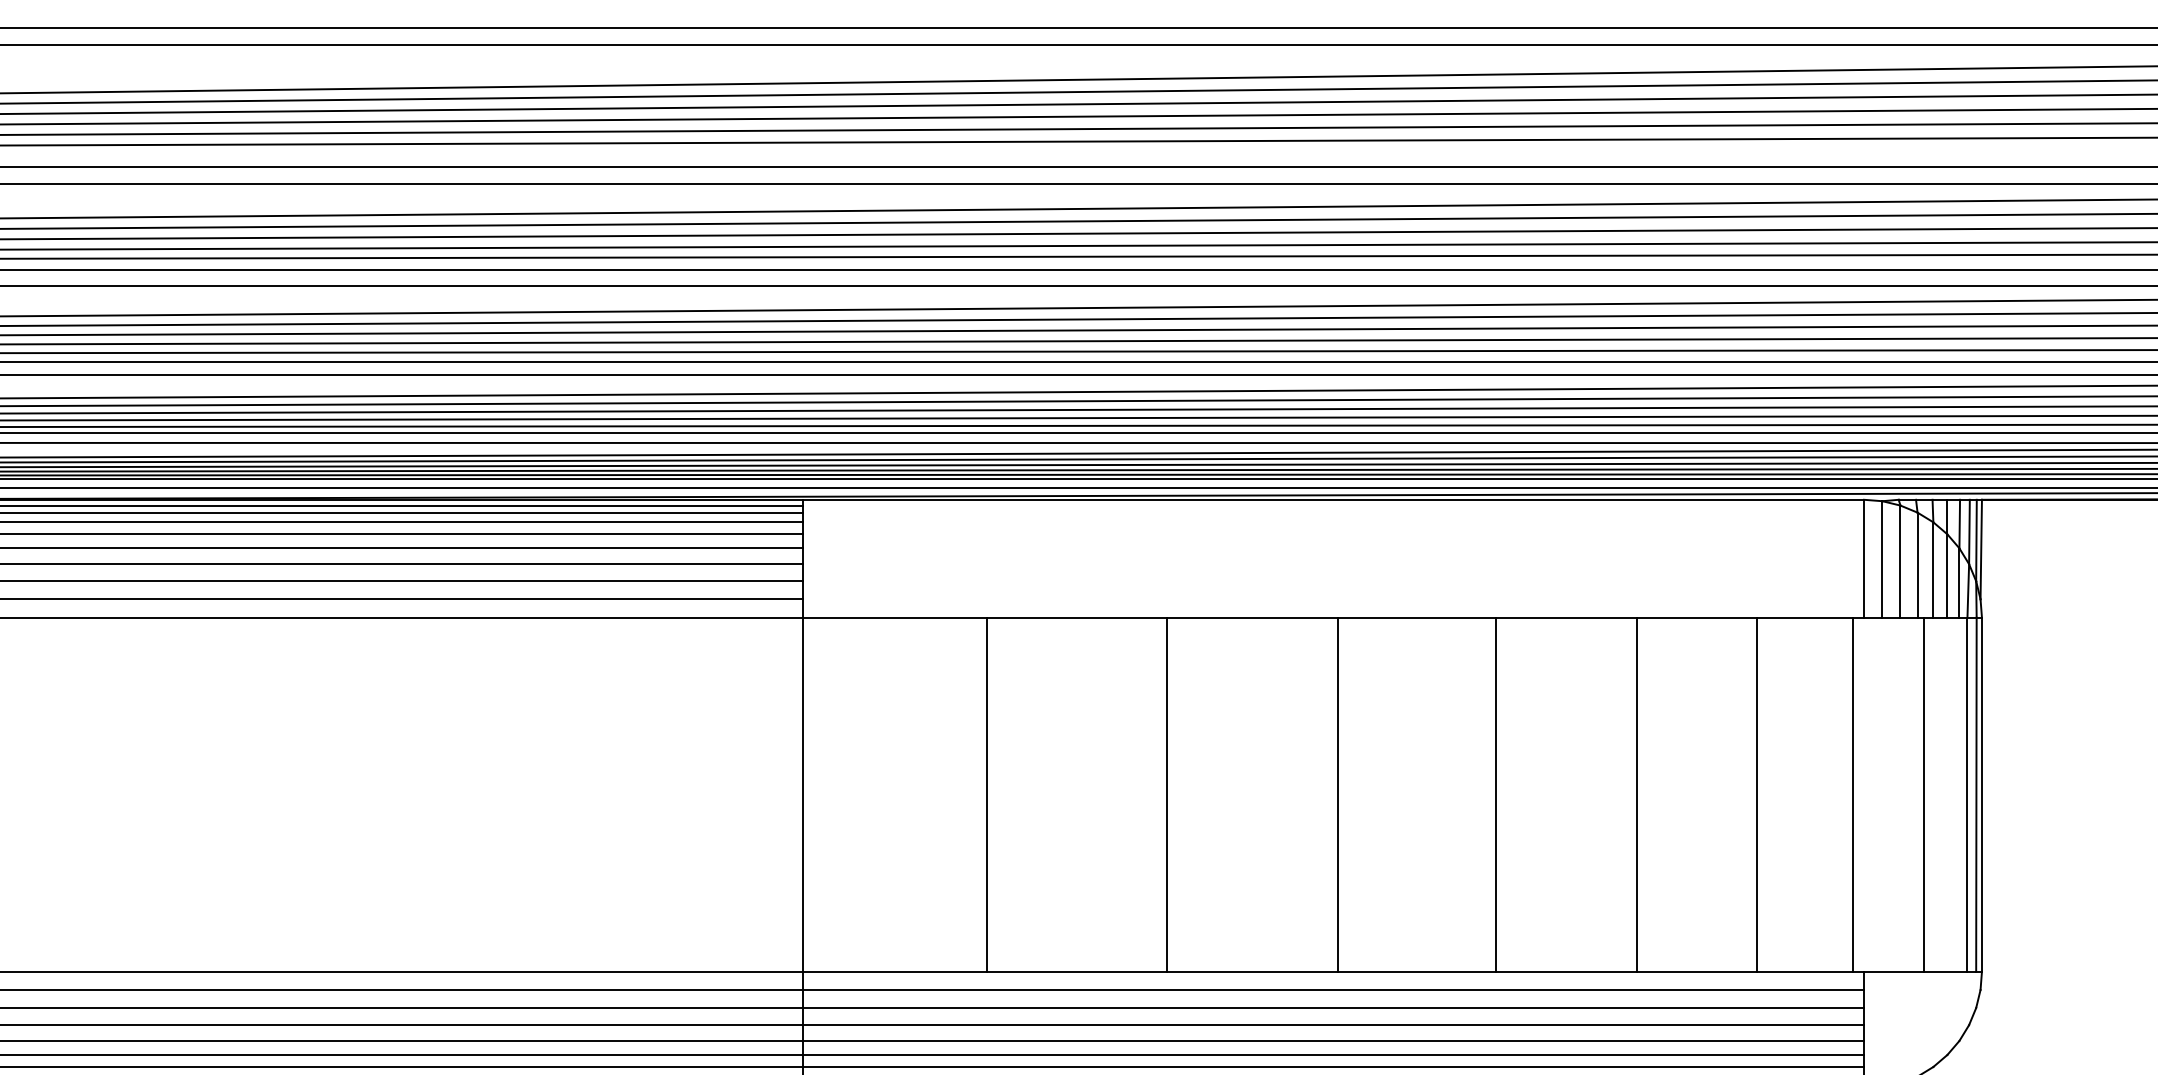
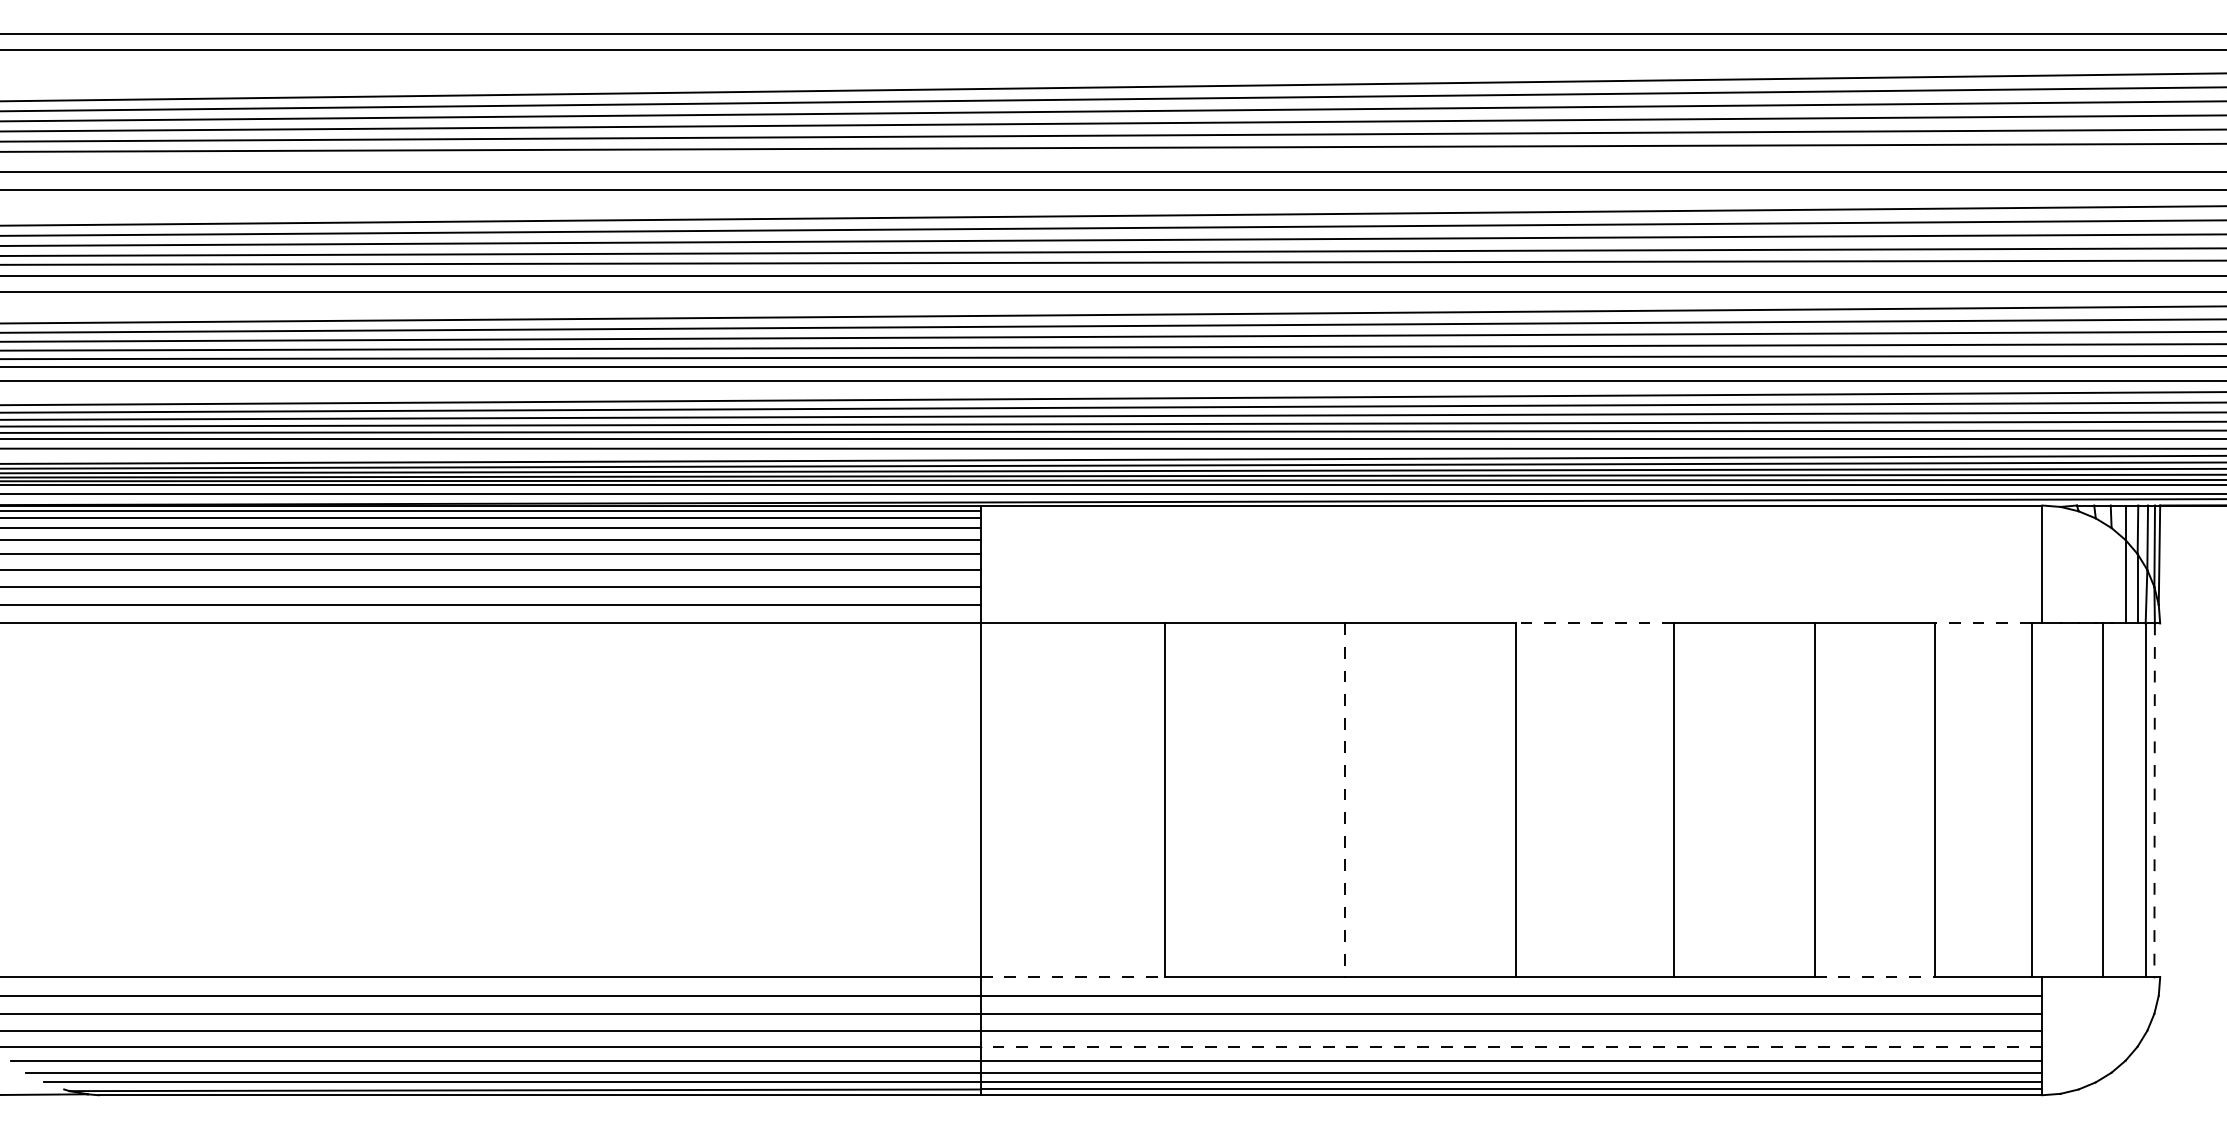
line: (1882, 558) -> (2060, 564), removed
line: (1900, 561) -> (2078, 567), removed
line: (1917, 564) -> (2095, 570), removed
line: (1933, 569) -> (2111, 575), removed
line: (1417, 617) -> (1595, 623), solid -> dashed
line: (1804, 617) -> (1982, 623), solid -> dashed
line: (1167, 794) -> (1345, 800), solid -> dashed
line: (1976, 794) -> (2154, 800), solid -> dashed
line: (1982, 794) -> (2160, 800), removed
line: (895, 971) -> (1073, 977), solid -> dashed
line: (1697, 971) -> (1875, 977), solid -> dashed
line: (1333, 1040) -> (1511, 1046), solid -> dashed

